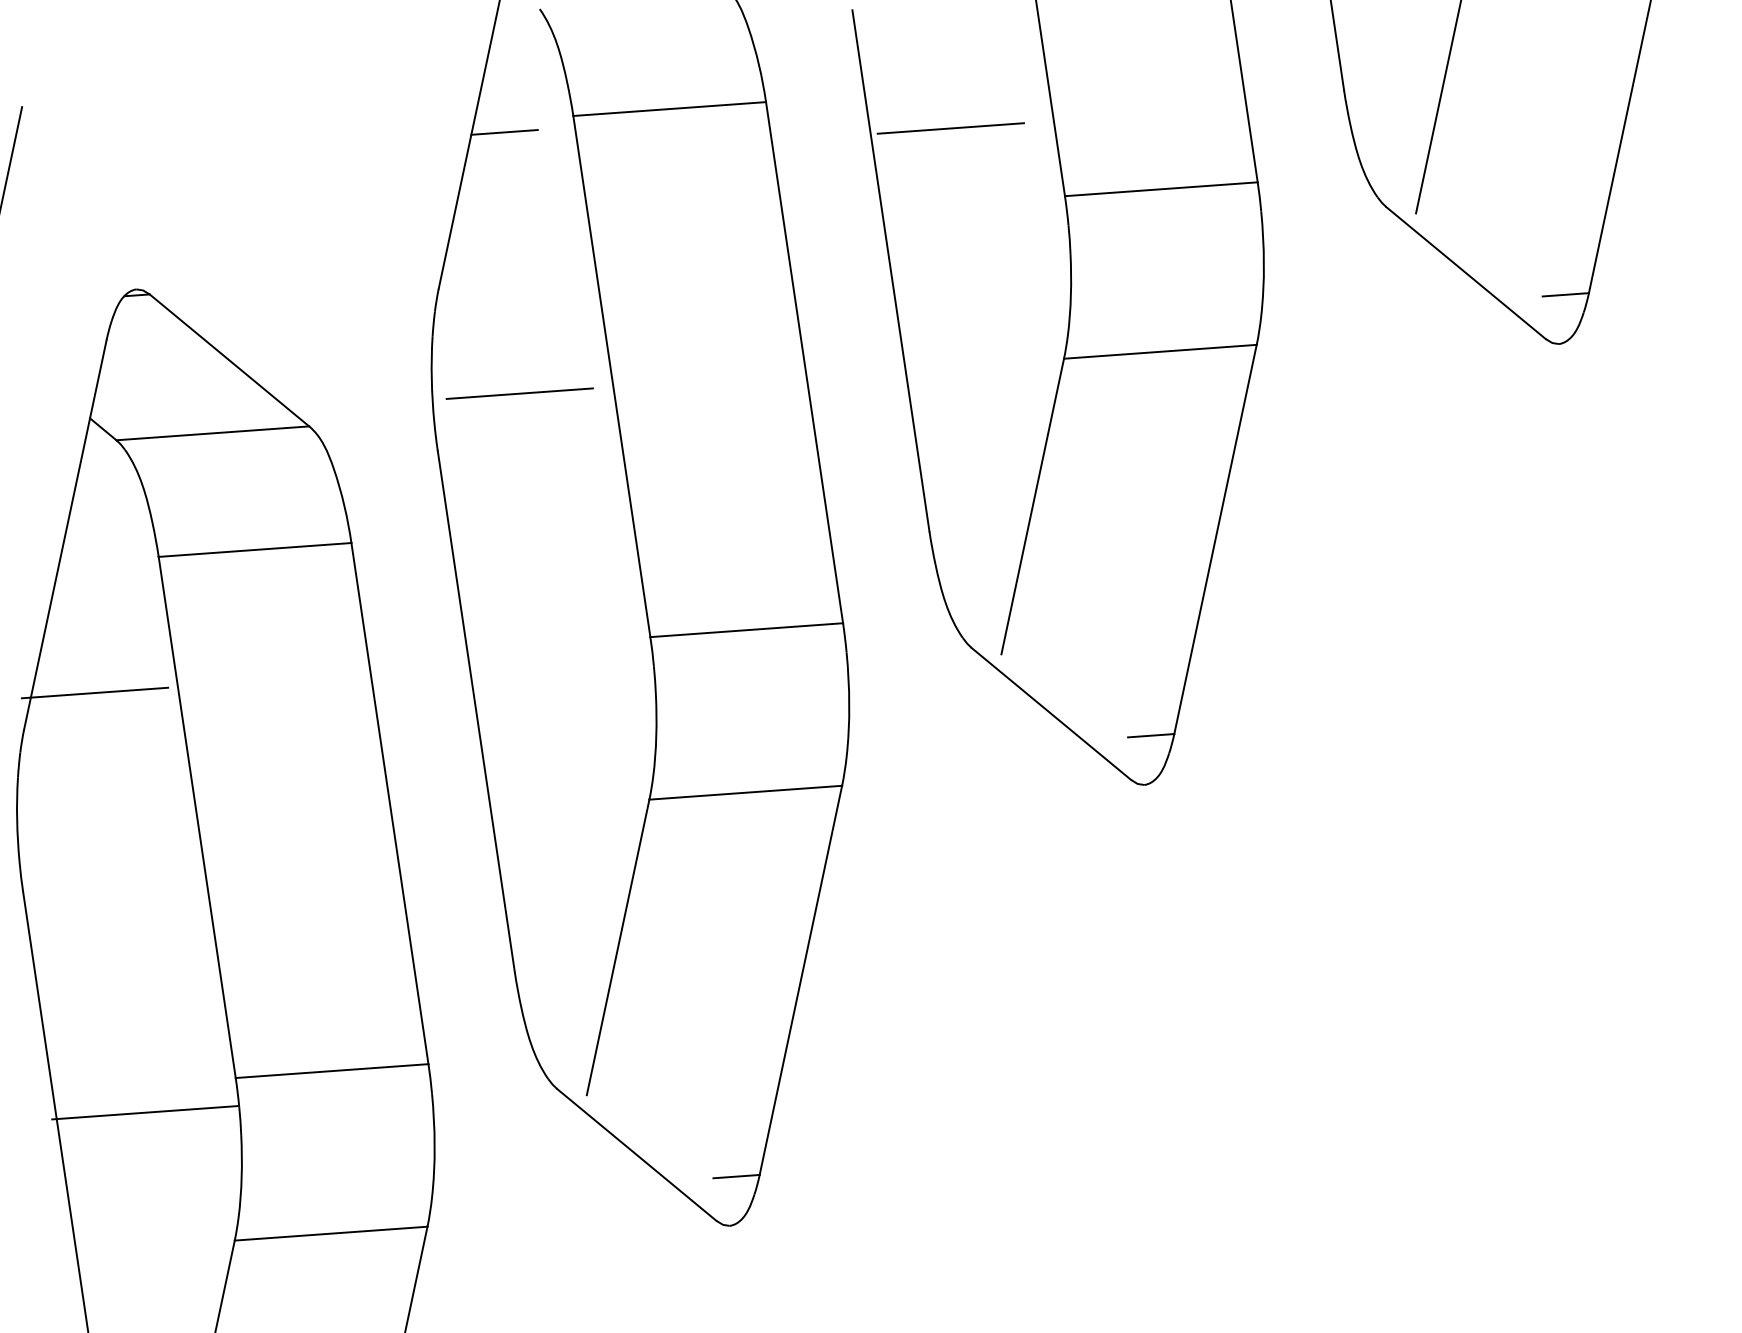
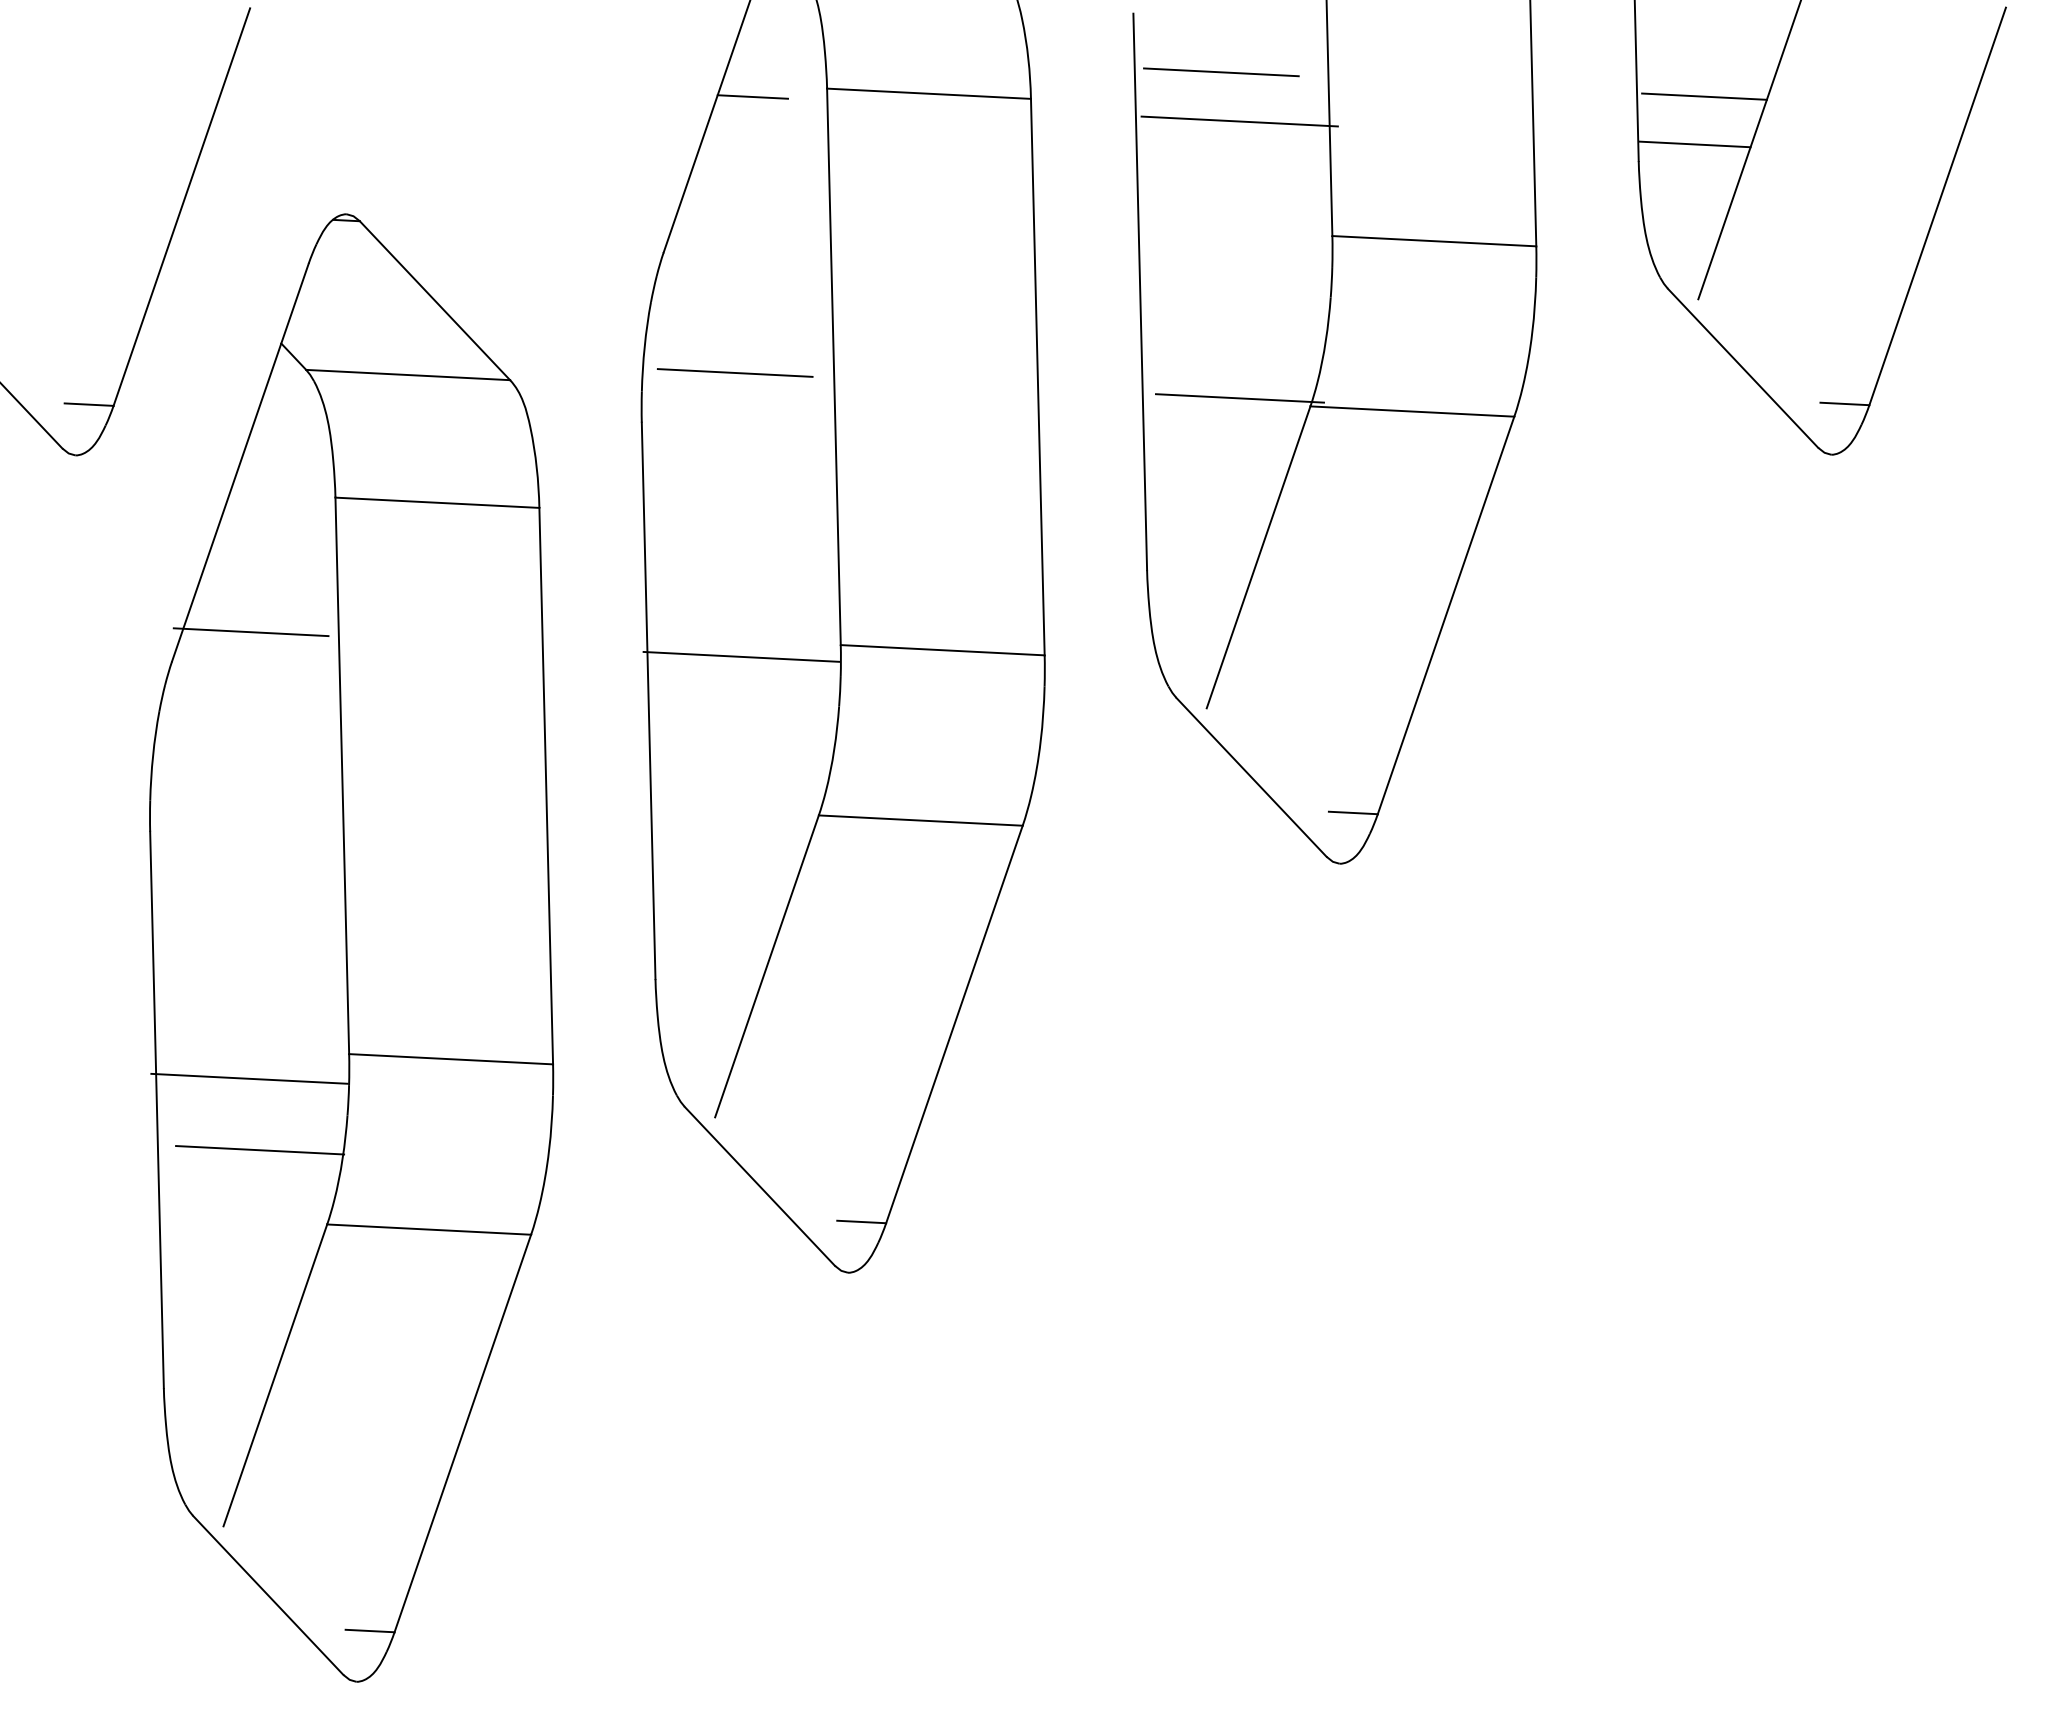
line: (1398, 22) -> (1704, 96), added
line: (1394, 68) -> (1694, 144), added
line: (964, 99) -> (1239, 121), added
line: (950, 128) -> (1221, 72), moved
line: (996, 359) -> (1239, 398), added
line: (558, 659) -> (741, 656), added
line: (163, 1178) -> (260, 1150), added

